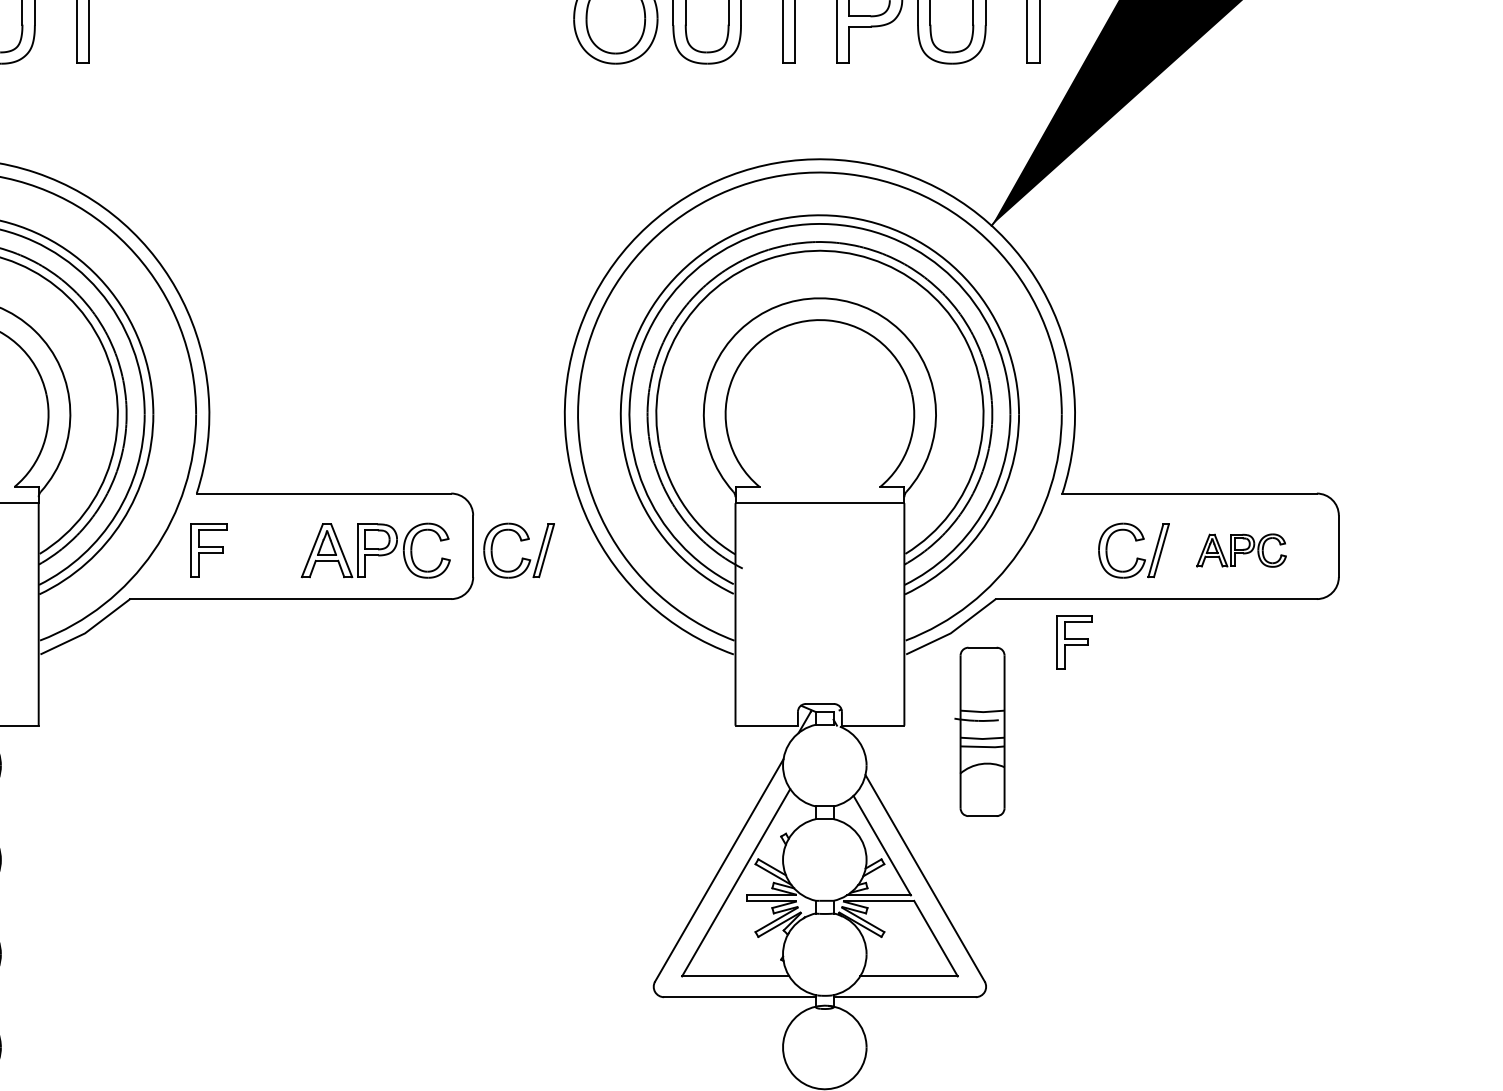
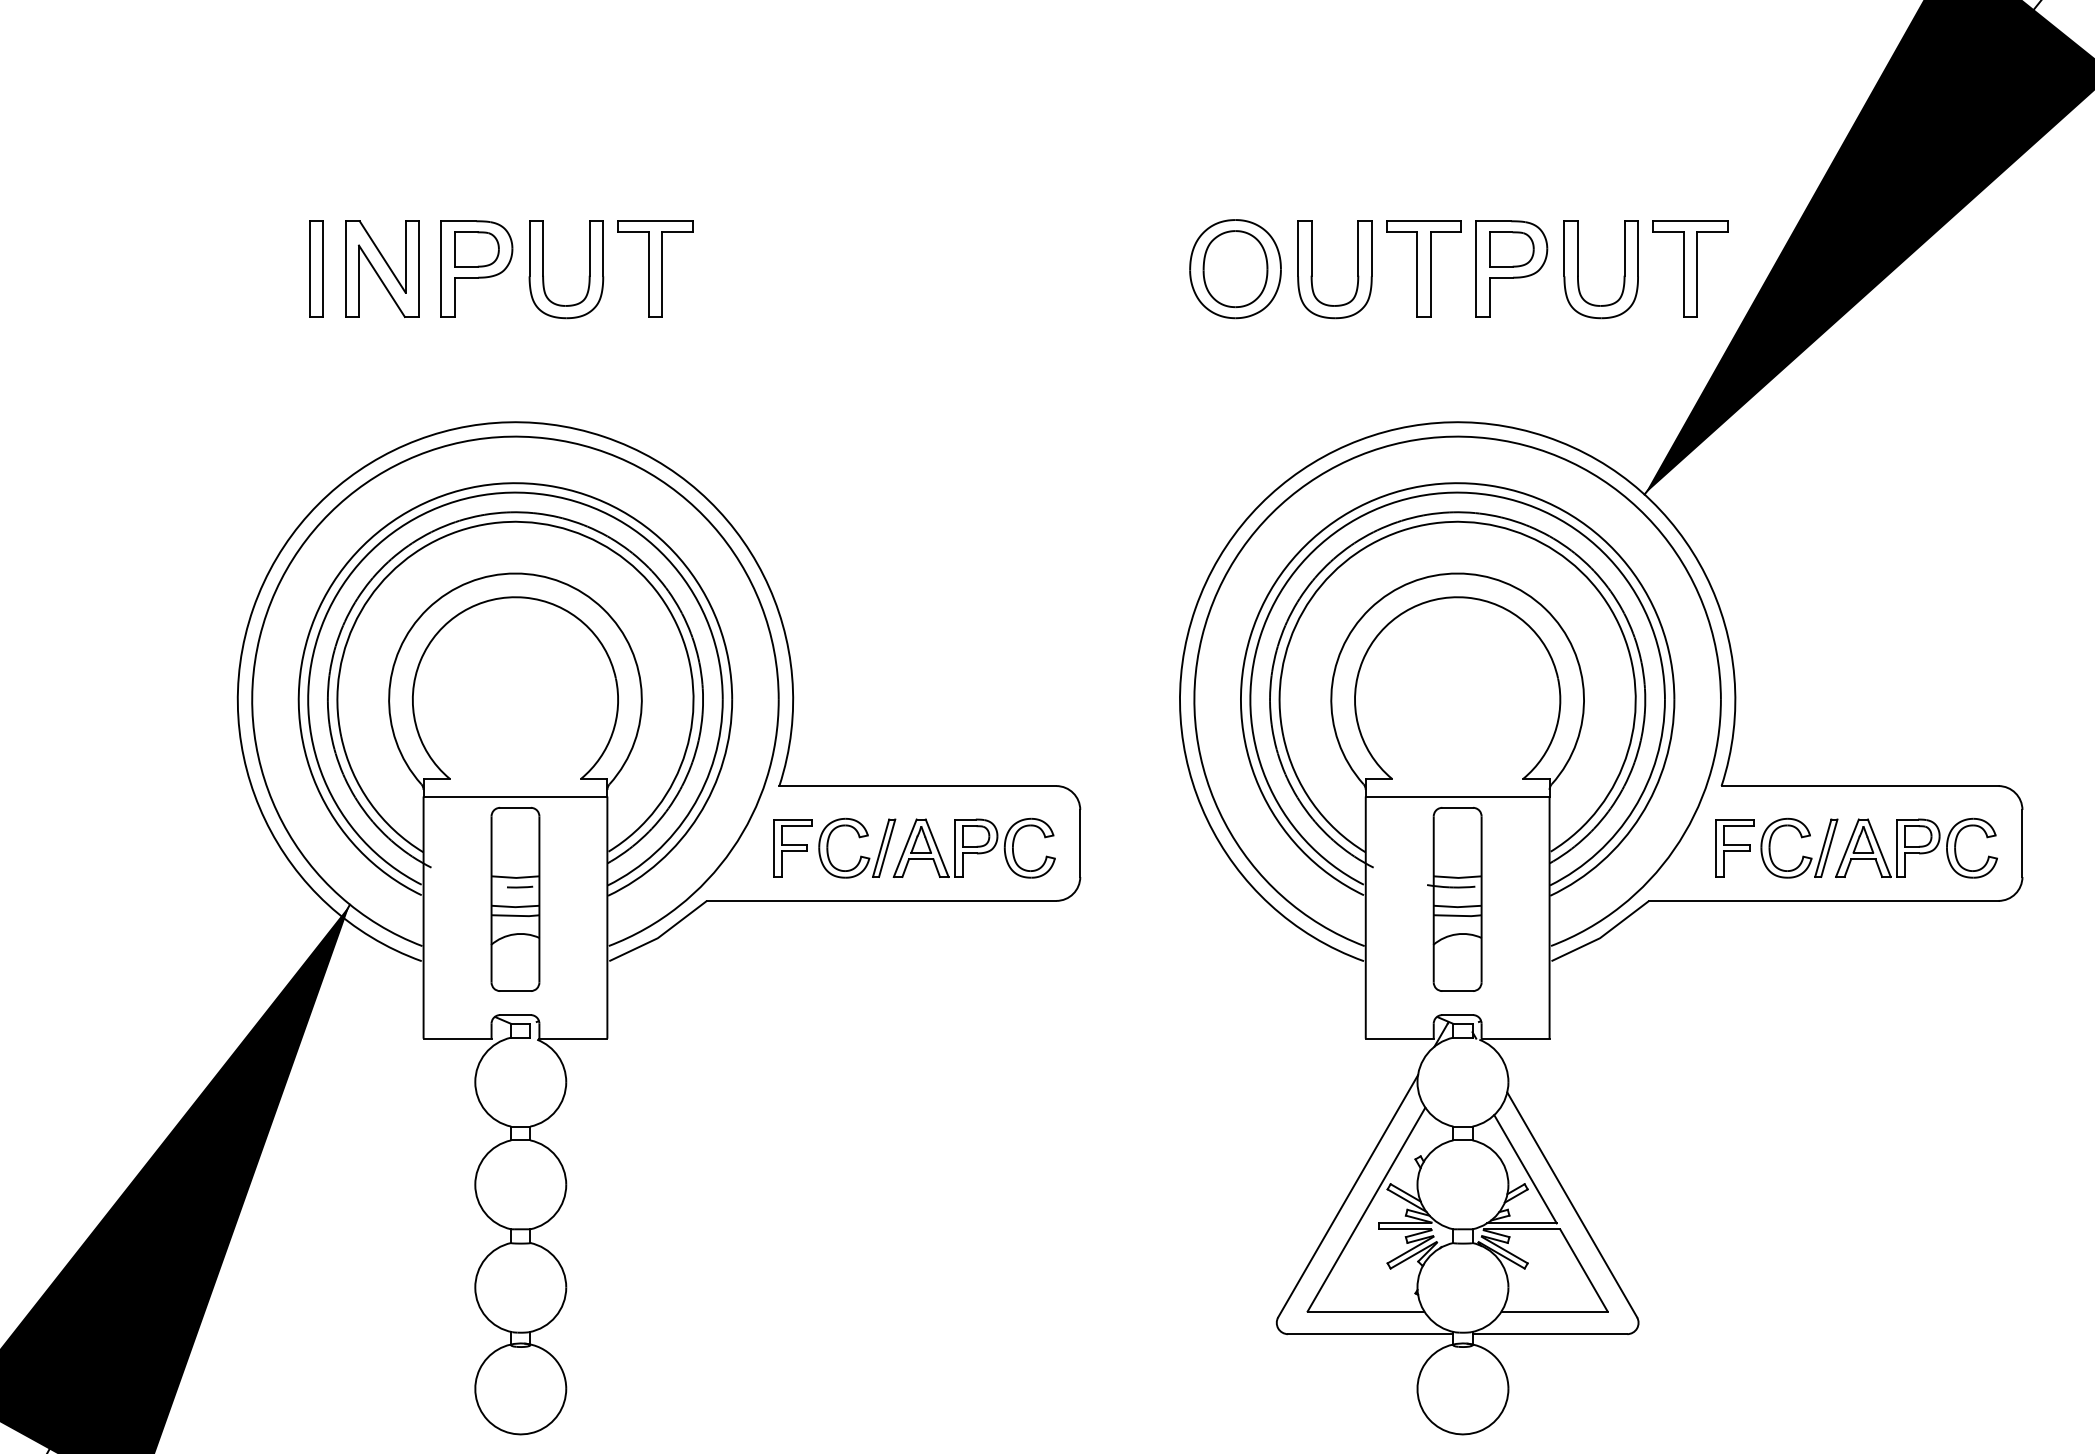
part: (1241, 550) -> (1916, 847), size x1.67
part: (522, 557) -> (860, 855), moved
part: (1074, 642) -> (1734, 848), moved
part: (979, 731) -> (1454, 899), moved

